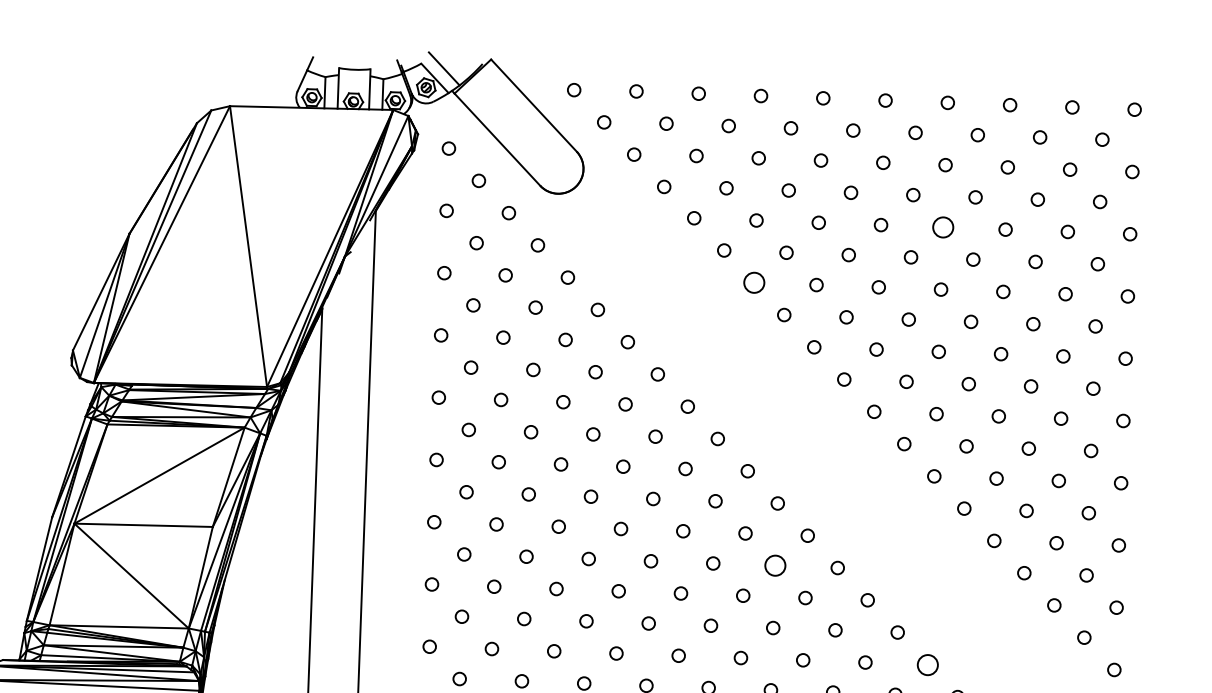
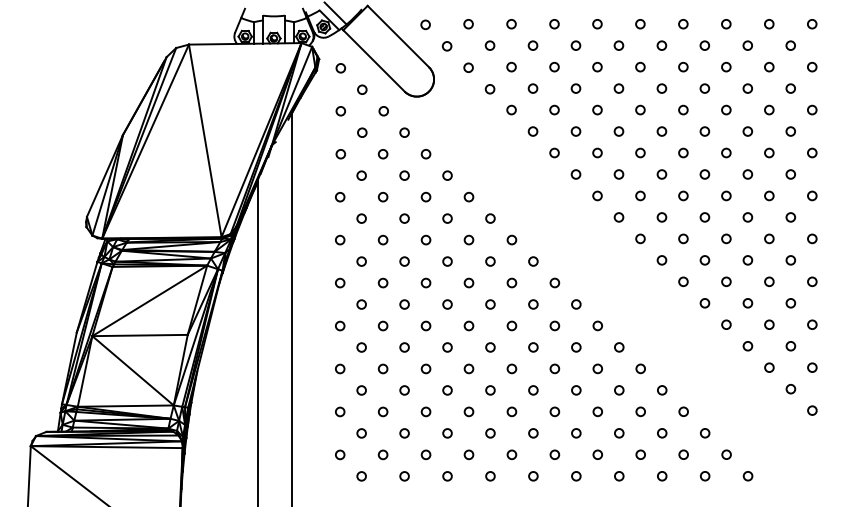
circle: (943, 226) -> (683, 109), size x0.62
circle: (754, 282) -> (554, 152), size x0.62
circle: (775, 565) -> (576, 347), size x0.62
circle: (927, 664) -> (683, 411), size x0.62

